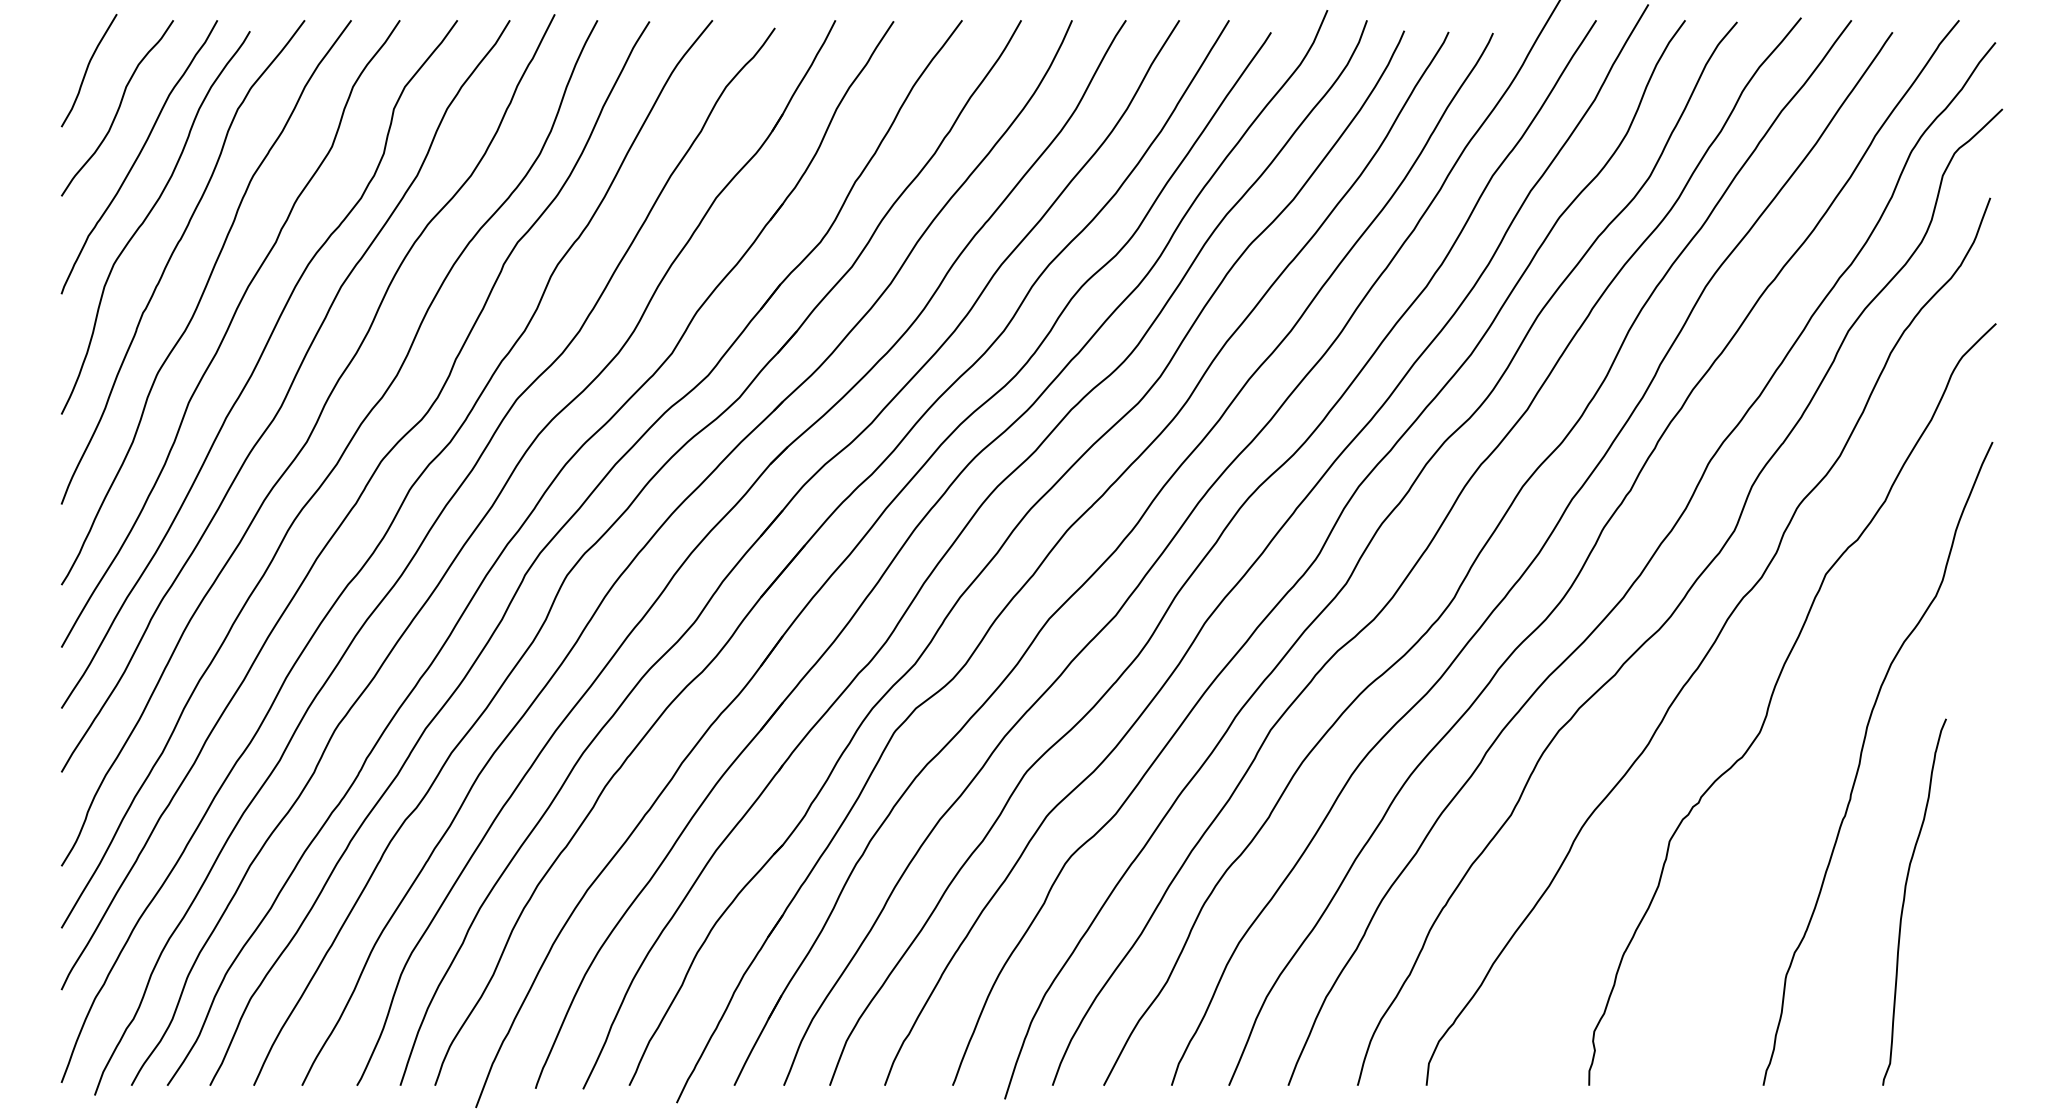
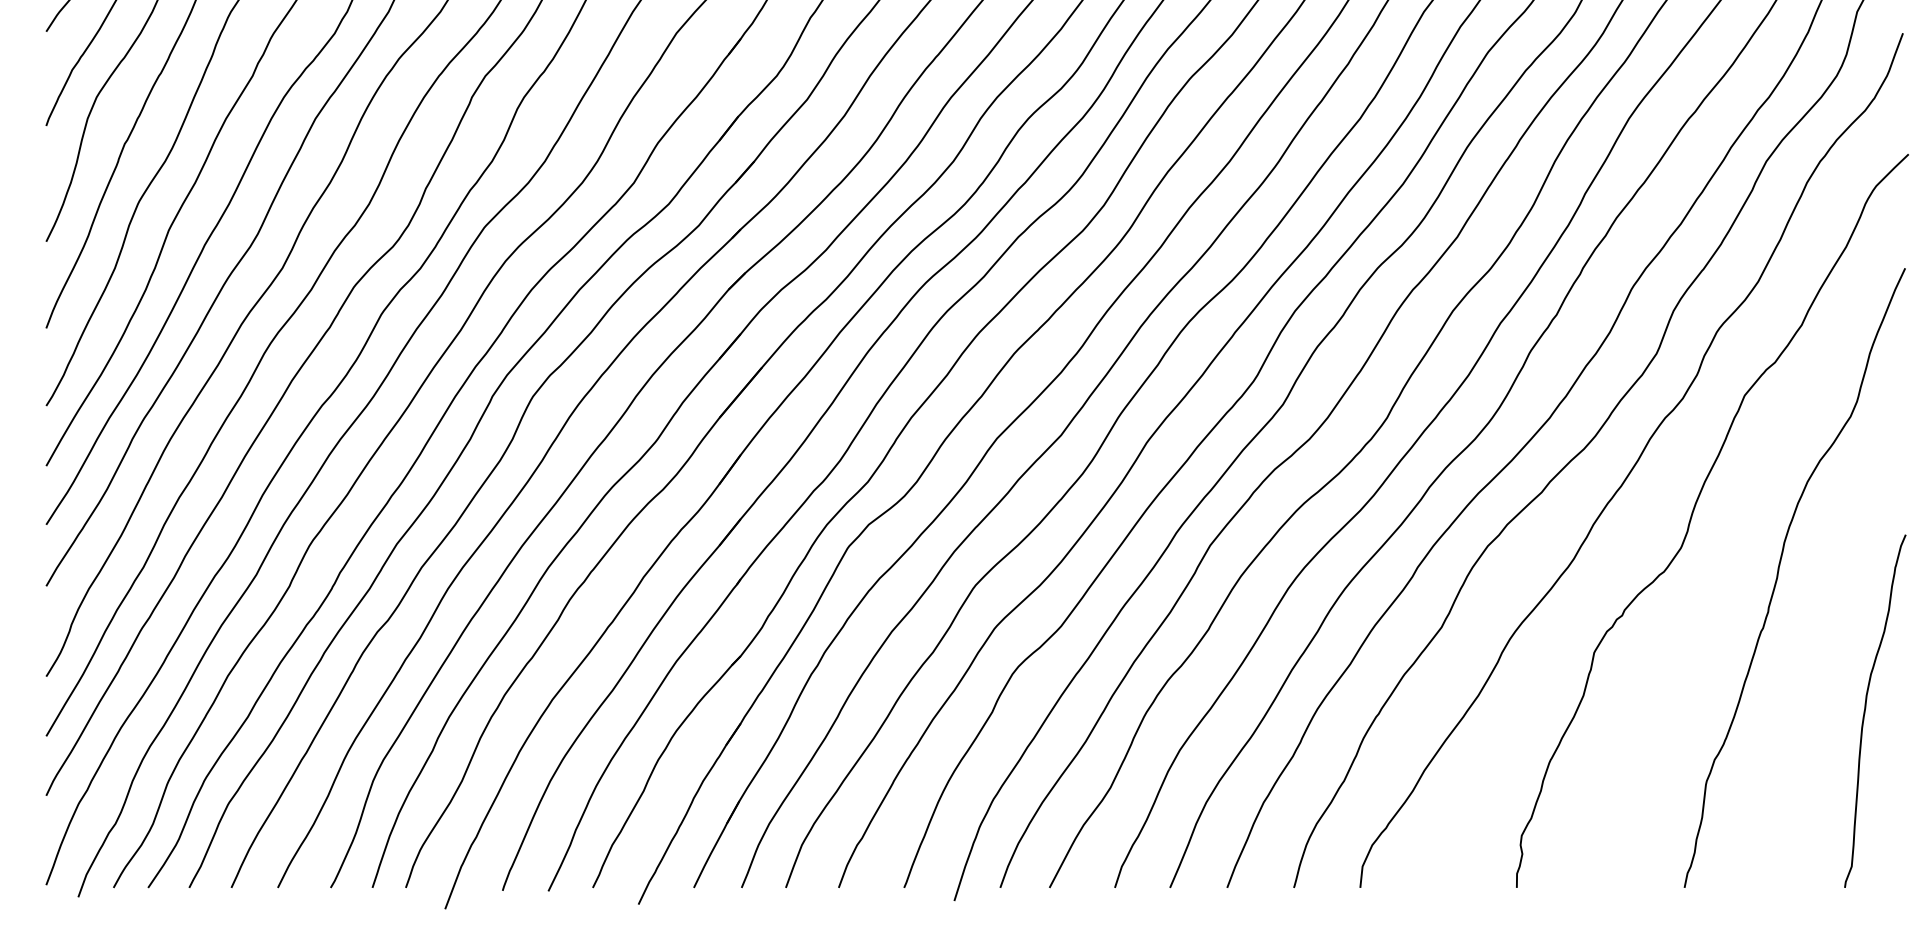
curve: (1905, 898) -> (1866, 707), moved

